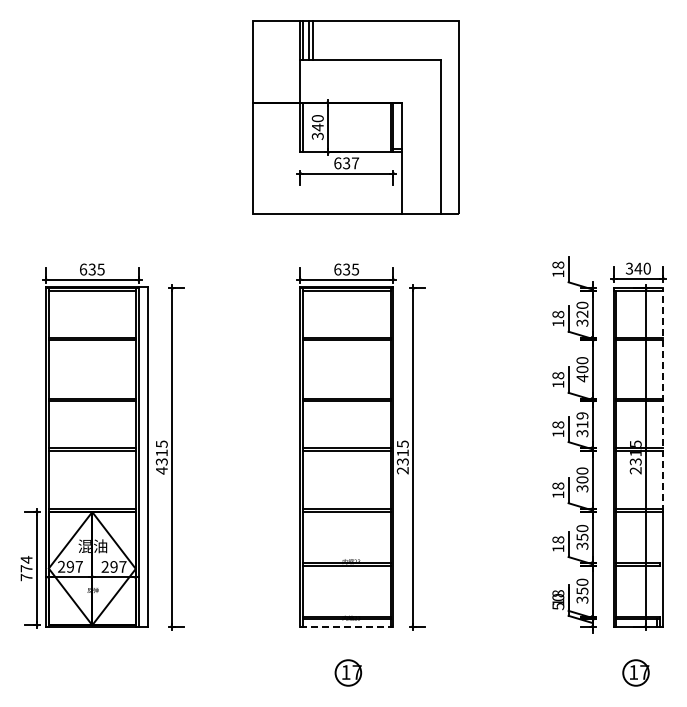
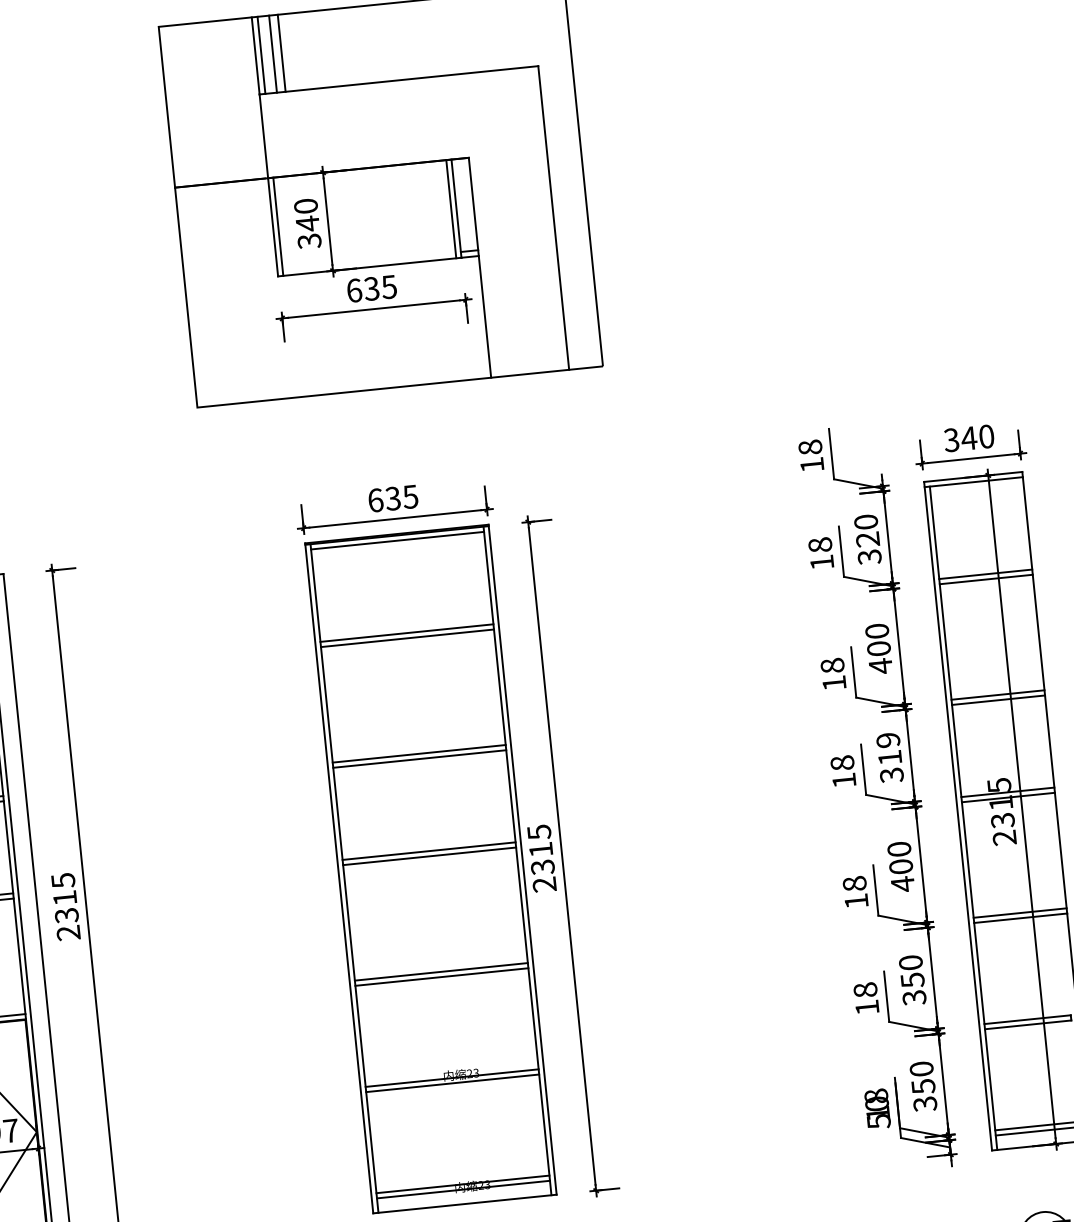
text: (355, 163) -> (389, 287), 637 -> 635
line: (663, 400) -> (1045, 693), dashed -> solid
text: (161, 470) -> (67, 932), 4315 -> 2315
text: (582, 488) -> (902, 883), 300 -> 400
line: (347, 626) -> (466, 1203), dashed -> solid

